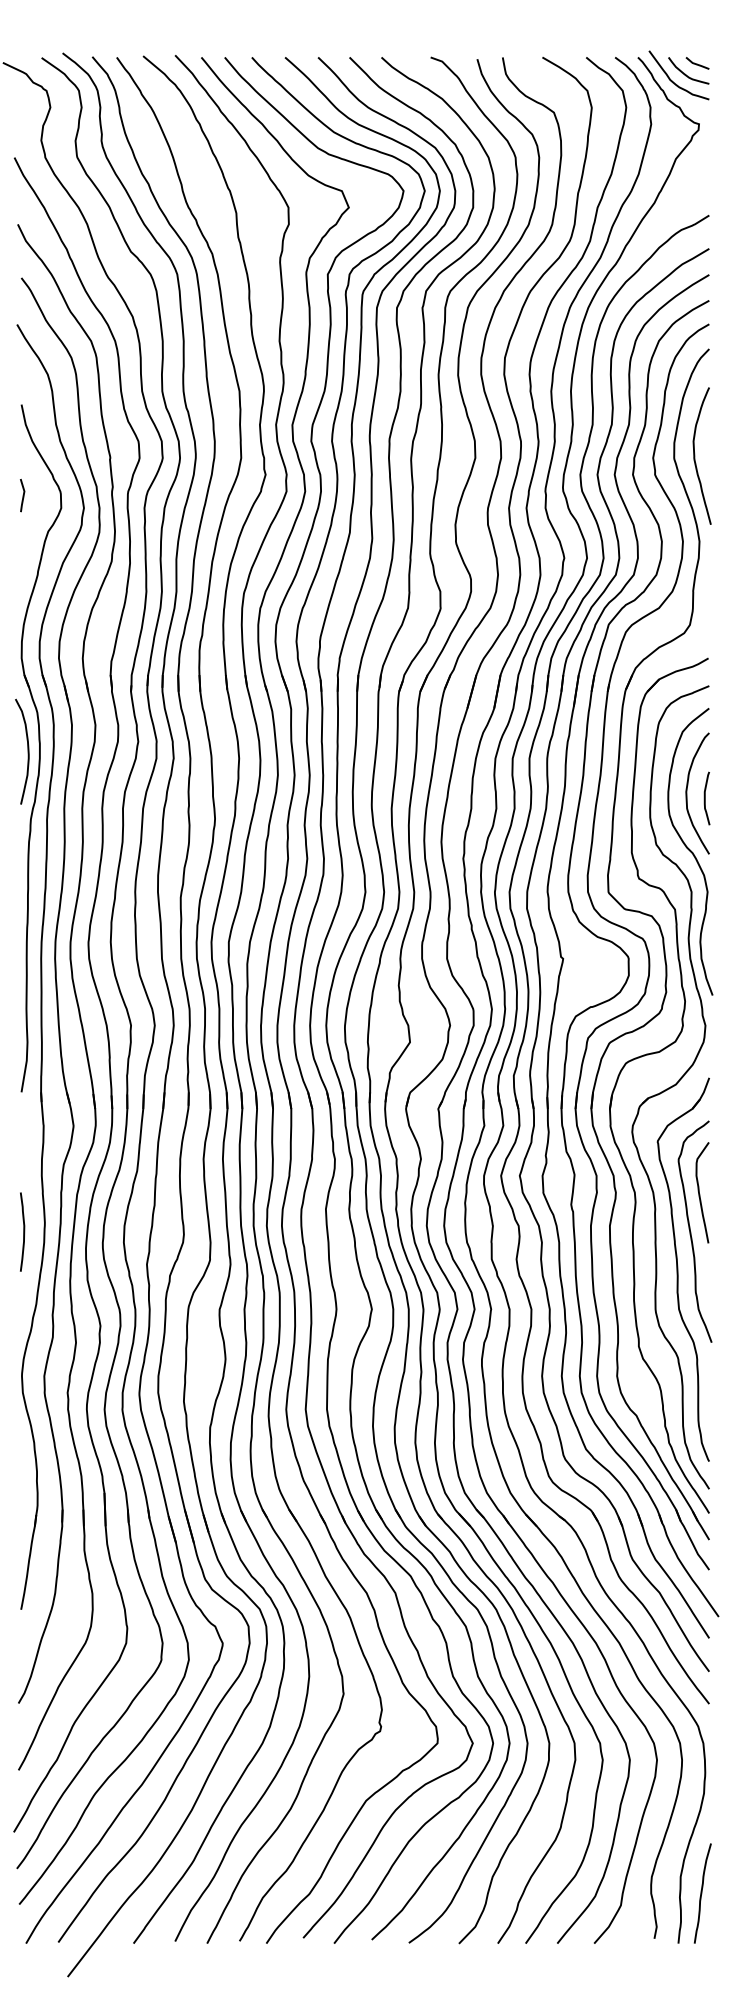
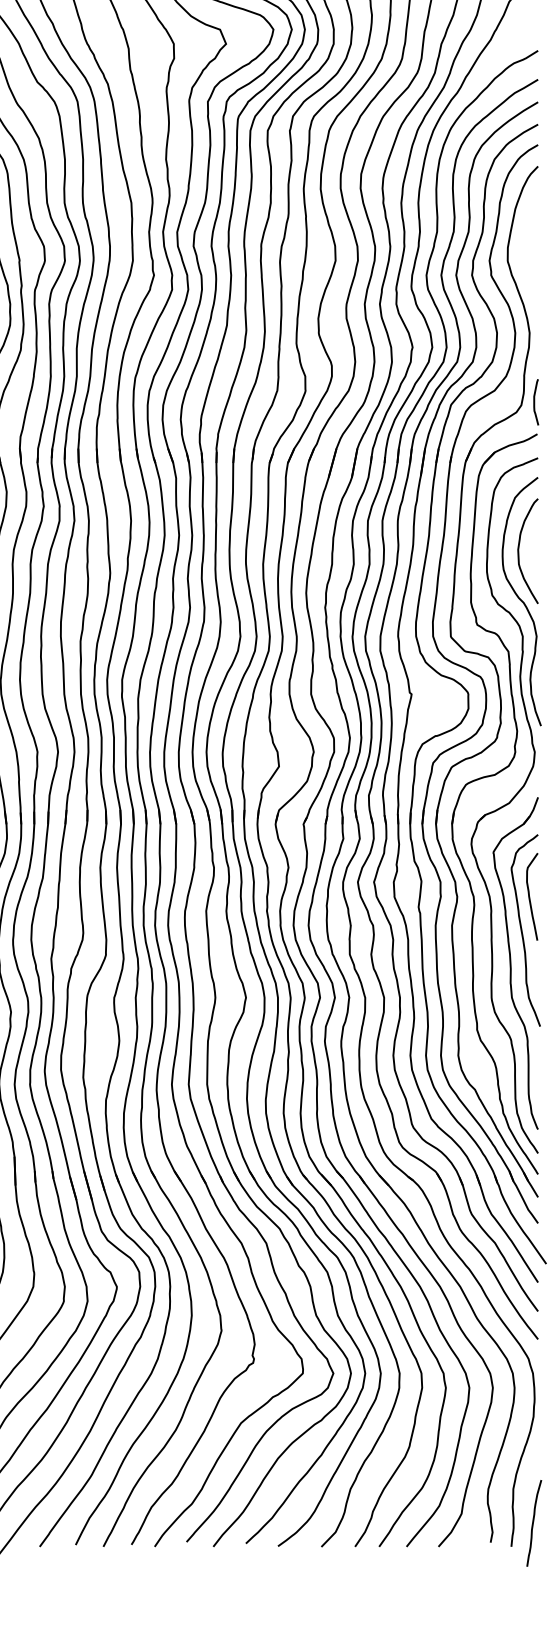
curve: (695, 455) -> (526, 258), removed
curve: (705, 798) -> (534, 402), moved
curve: (702, 1893) -> (533, 1523), moved

